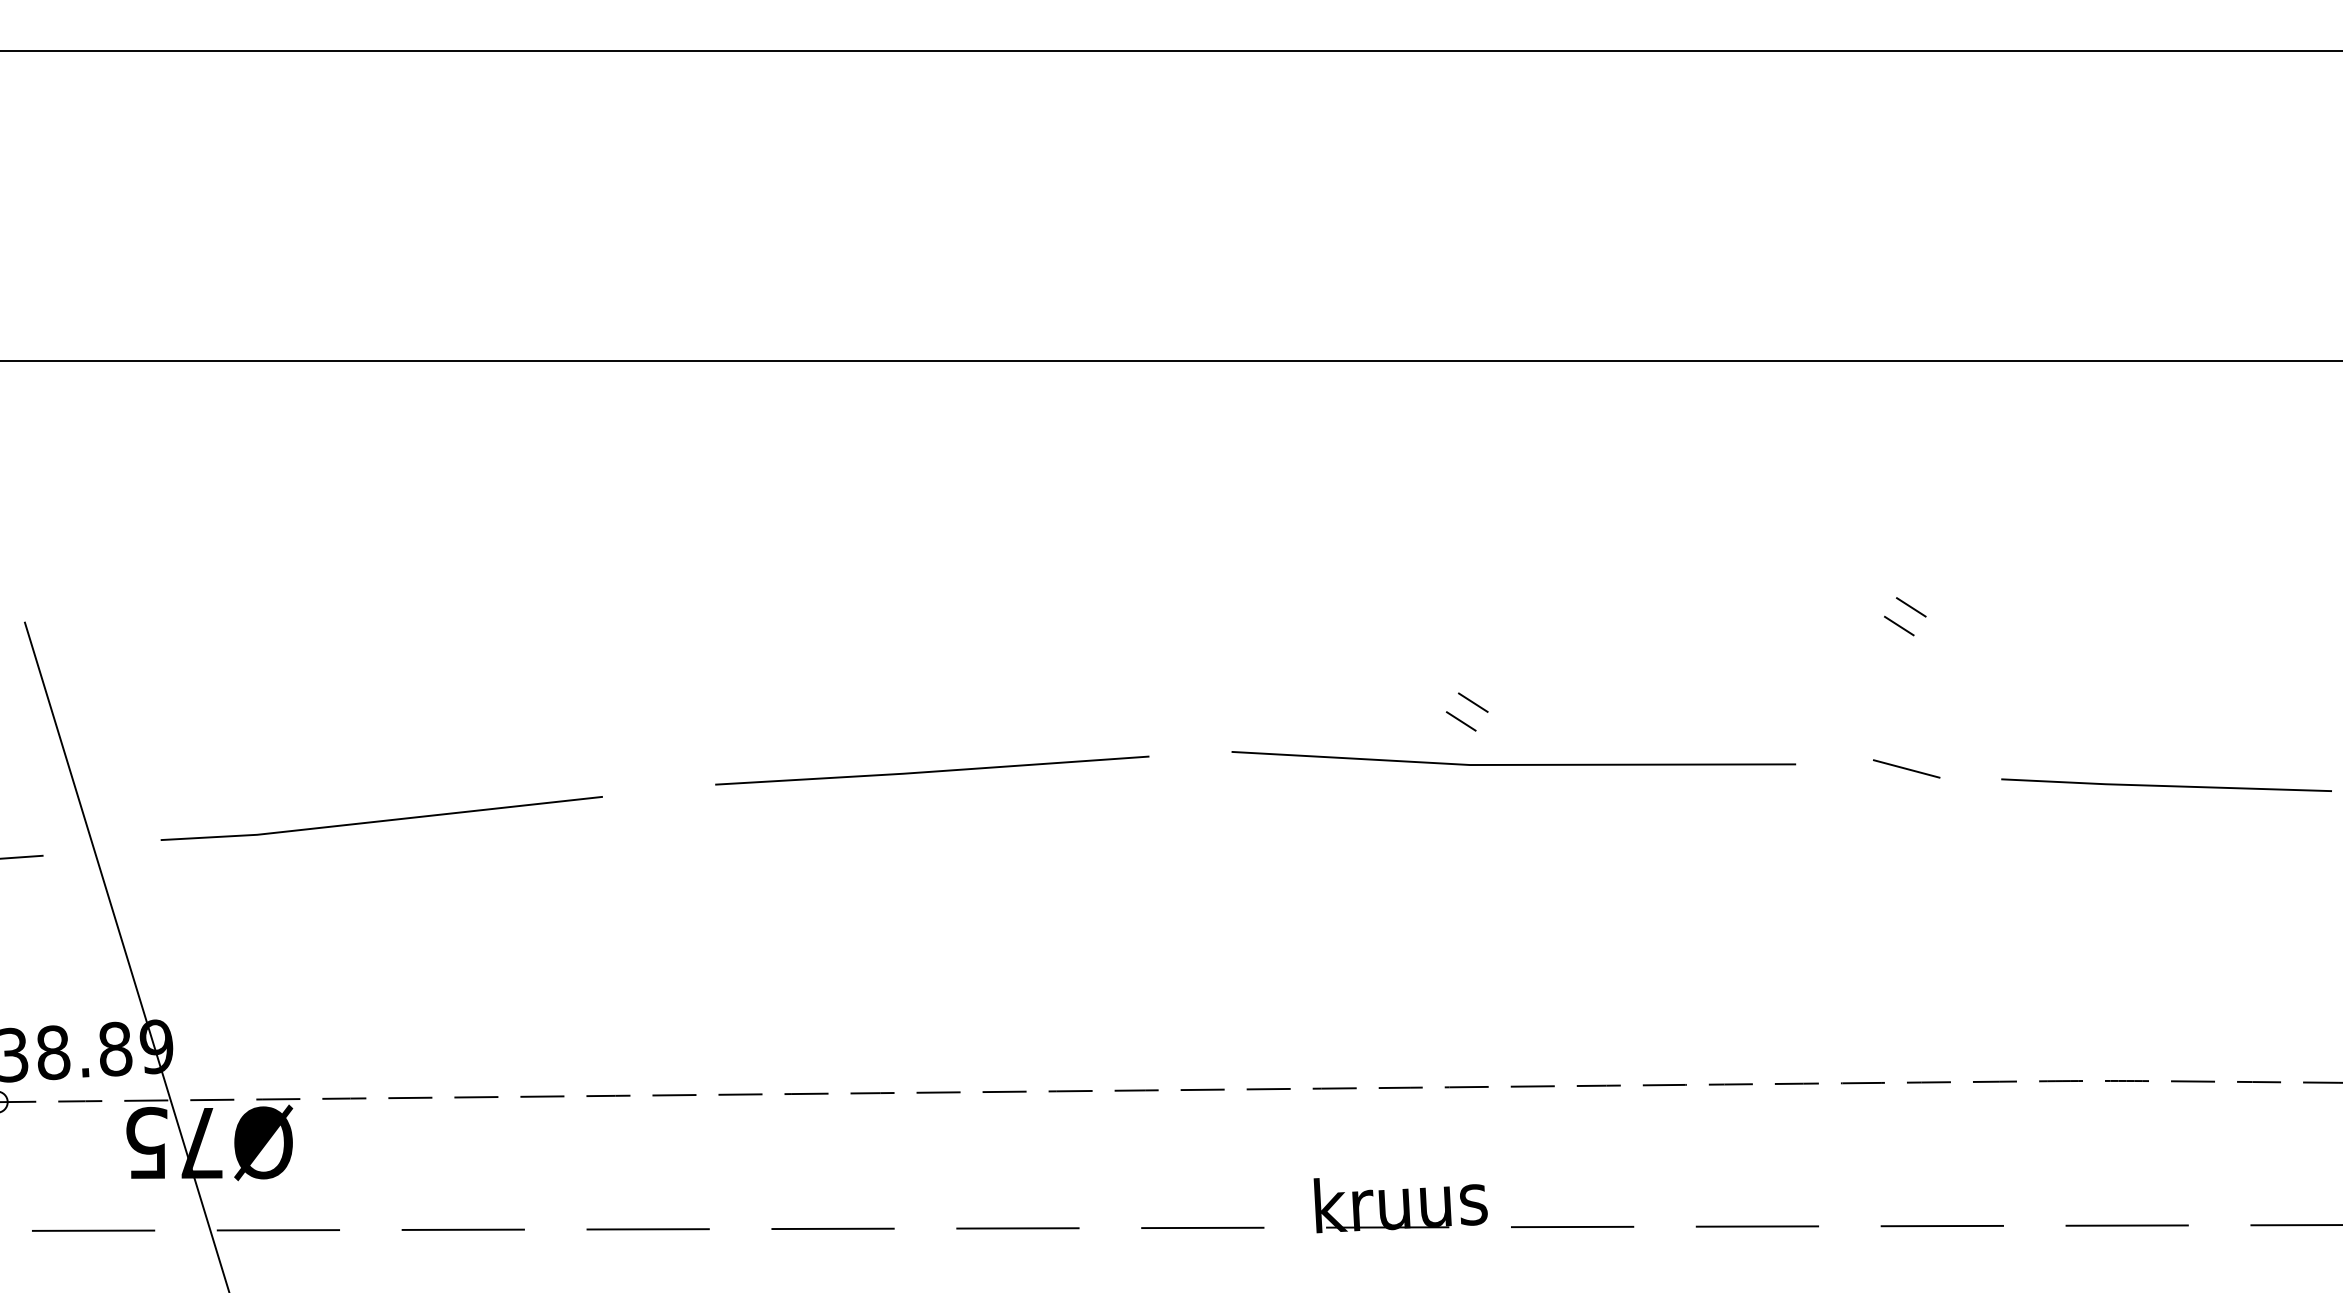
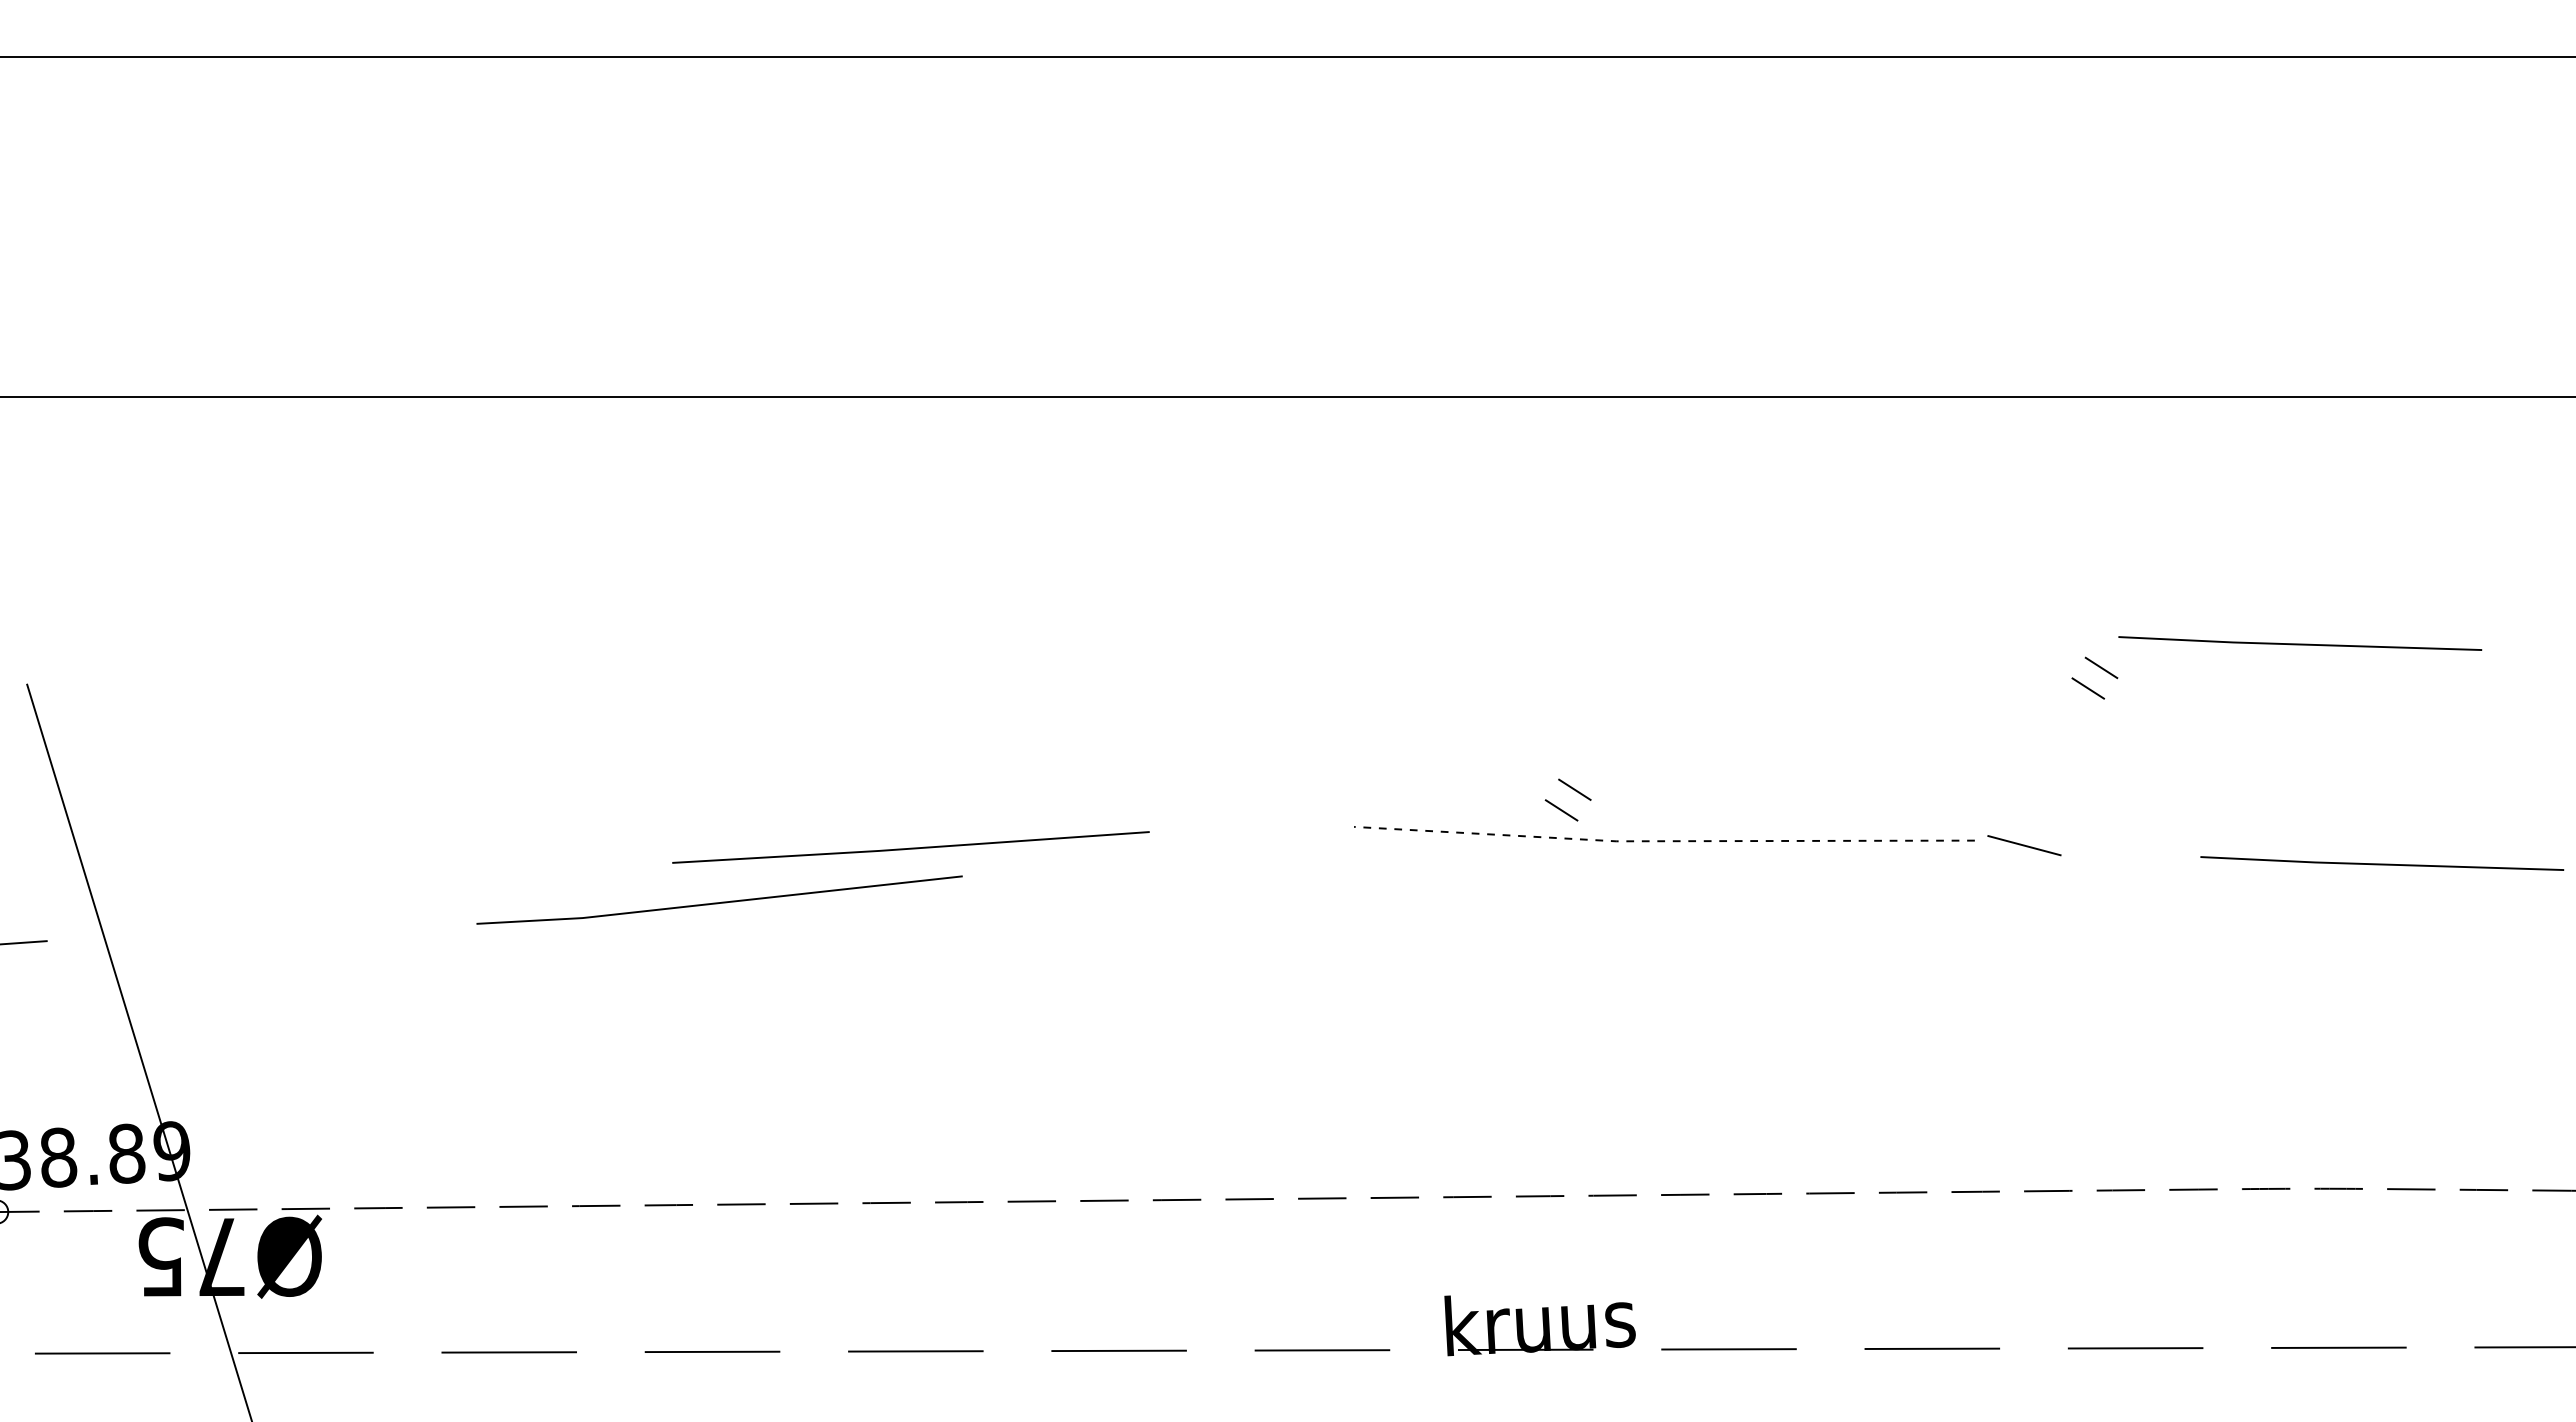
line: (2092, 585) -> (2300, 643), added
part: (1471, 702) -> (1572, 789), moved
line: (1512, 765) -> (1663, 841), solid -> dashed
line: (1906, 768) -> (2024, 845), moved
line: (931, 770) -> (910, 847), moved
line: (383, 819) -> (721, 901), moved

